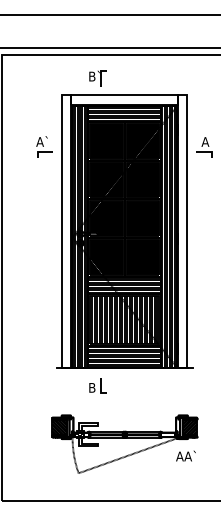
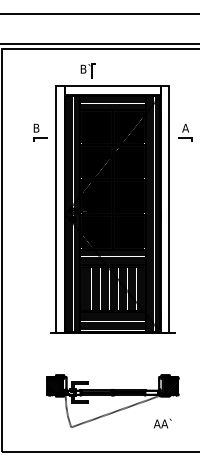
text: (41, 141) -> (37, 127), A` -> B
part: (97, 385) -> (88, 348), removed
text: (185, 455) -> (162, 423), moved

